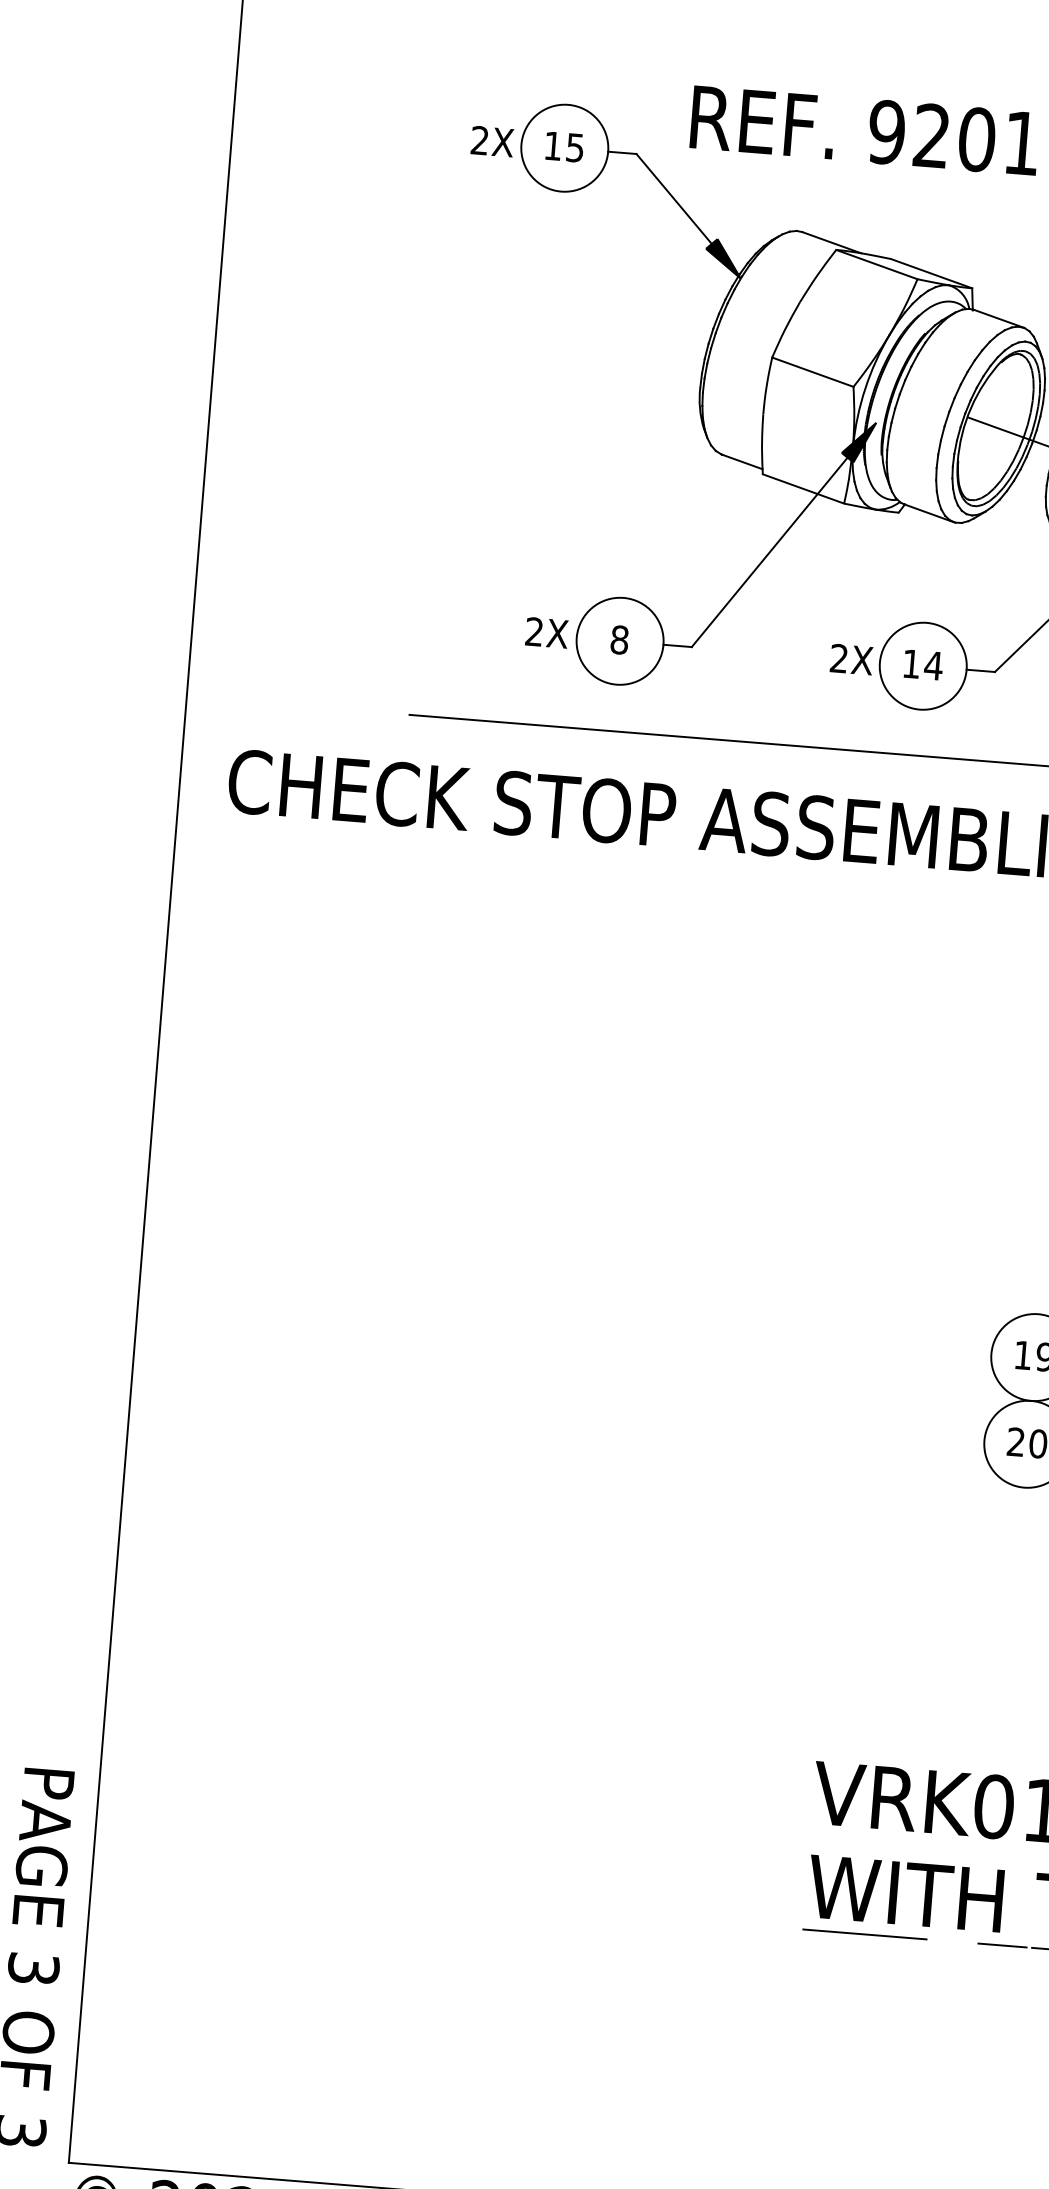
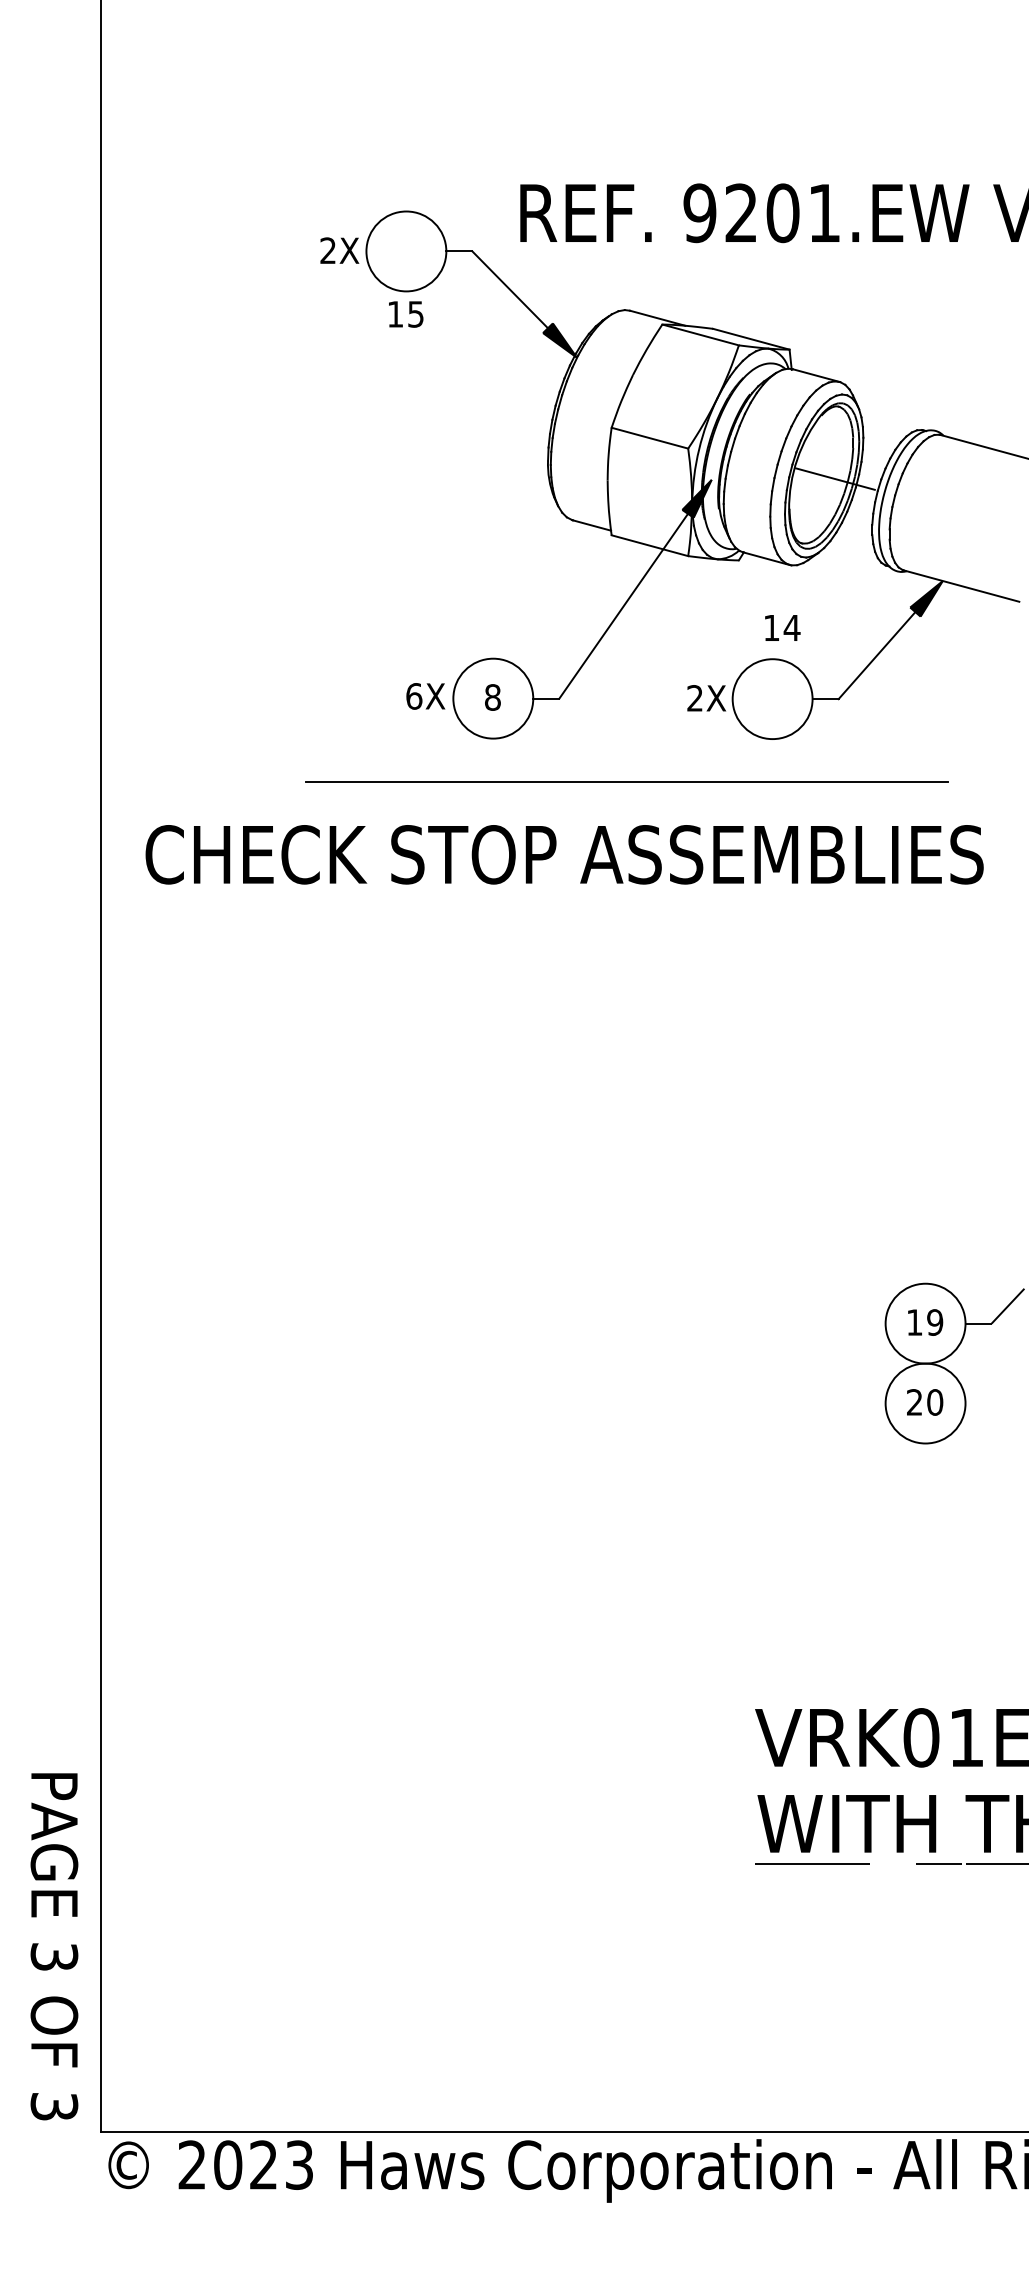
text: (565, 147) -> (406, 314), moved
text: (534, 632) -> (414, 696), 2X -> 6X
text: (923, 664) -> (782, 627), moved

